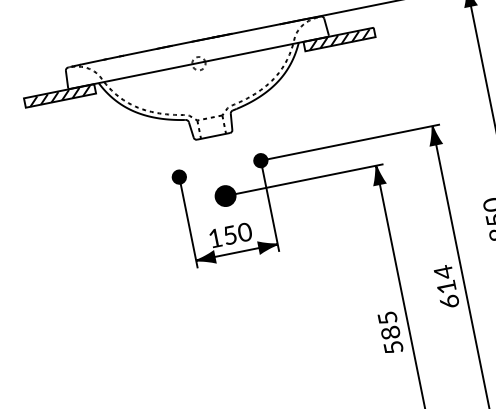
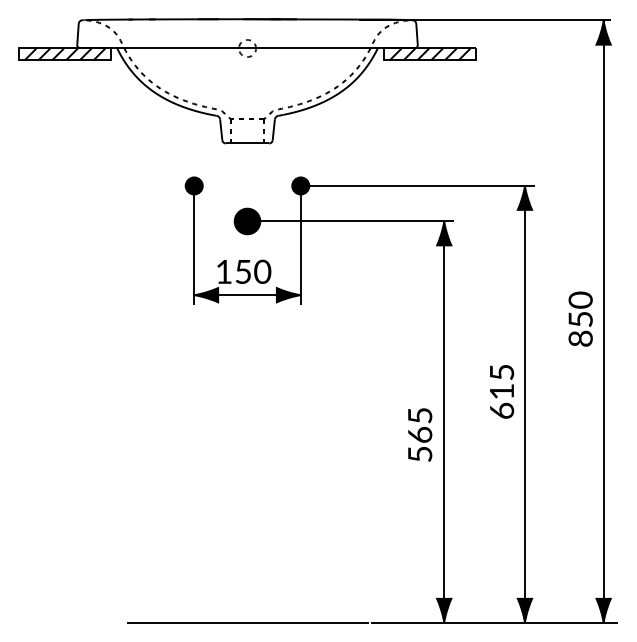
text: (444, 272) -> (502, 372), 614 -> 615
text: (390, 332) -> (419, 434), 585 -> 565

